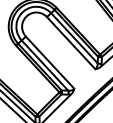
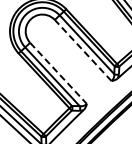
line: (71, 43) -> (83, 50), solid -> dashed
line: (50, 62) -> (58, 73), solid -> dashed

